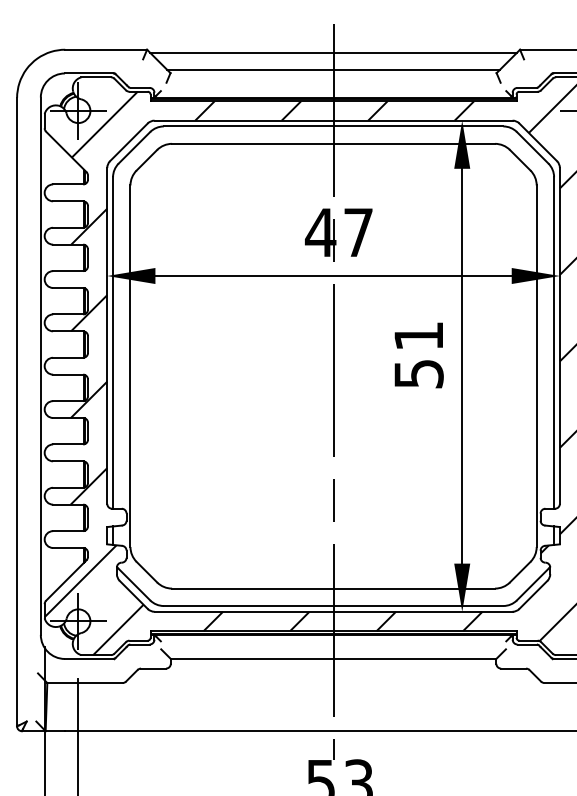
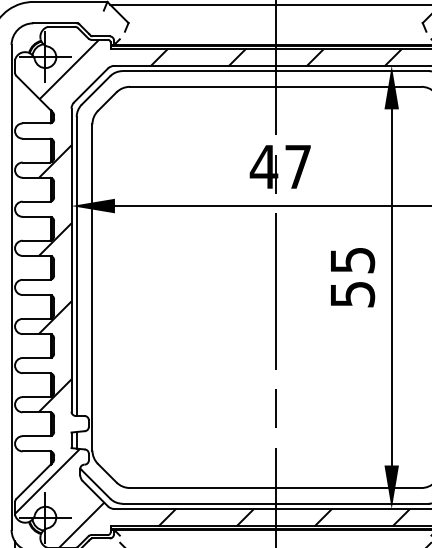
line: (333, 70) -> (275, 20), removed
text: (418, 336) -> (352, 260), 51 -> 55

